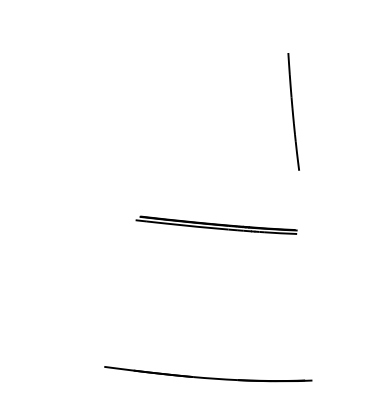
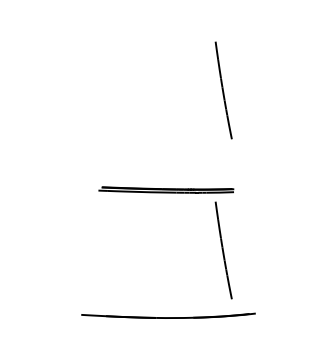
line: (279, 302) -> (223, 250), added

